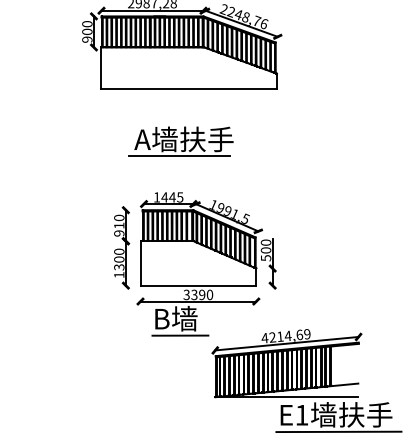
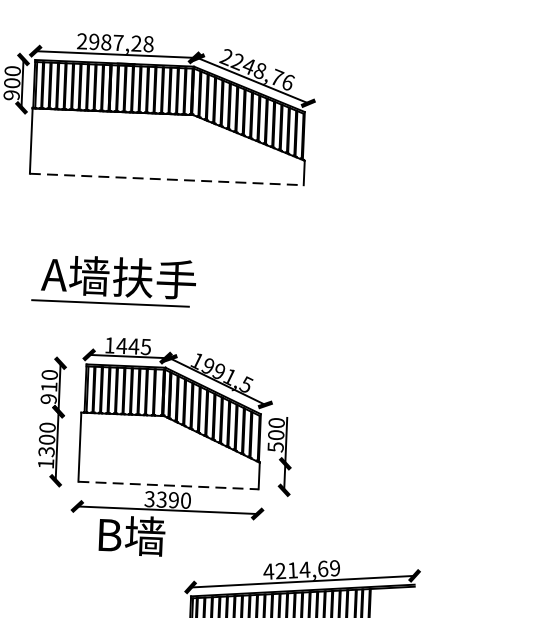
line: (189, 89) -> (167, 179), solid -> dashed
part: (180, 141) -> (113, 280), moved
line: (198, 285) -> (168, 485), solid -> dashed
line: (180, 335) -> (137, 561), removed

